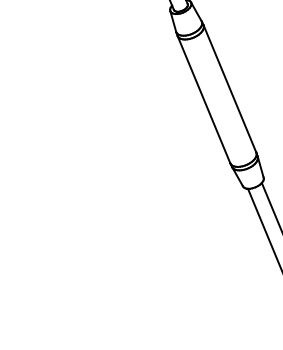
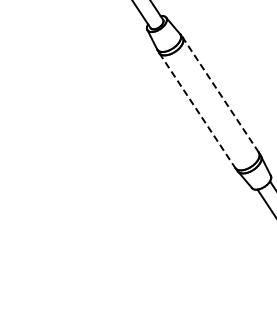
line: (229, 88) -> (220, 94), solid -> dashed
line: (203, 99) -> (196, 110), solid -> dashed

